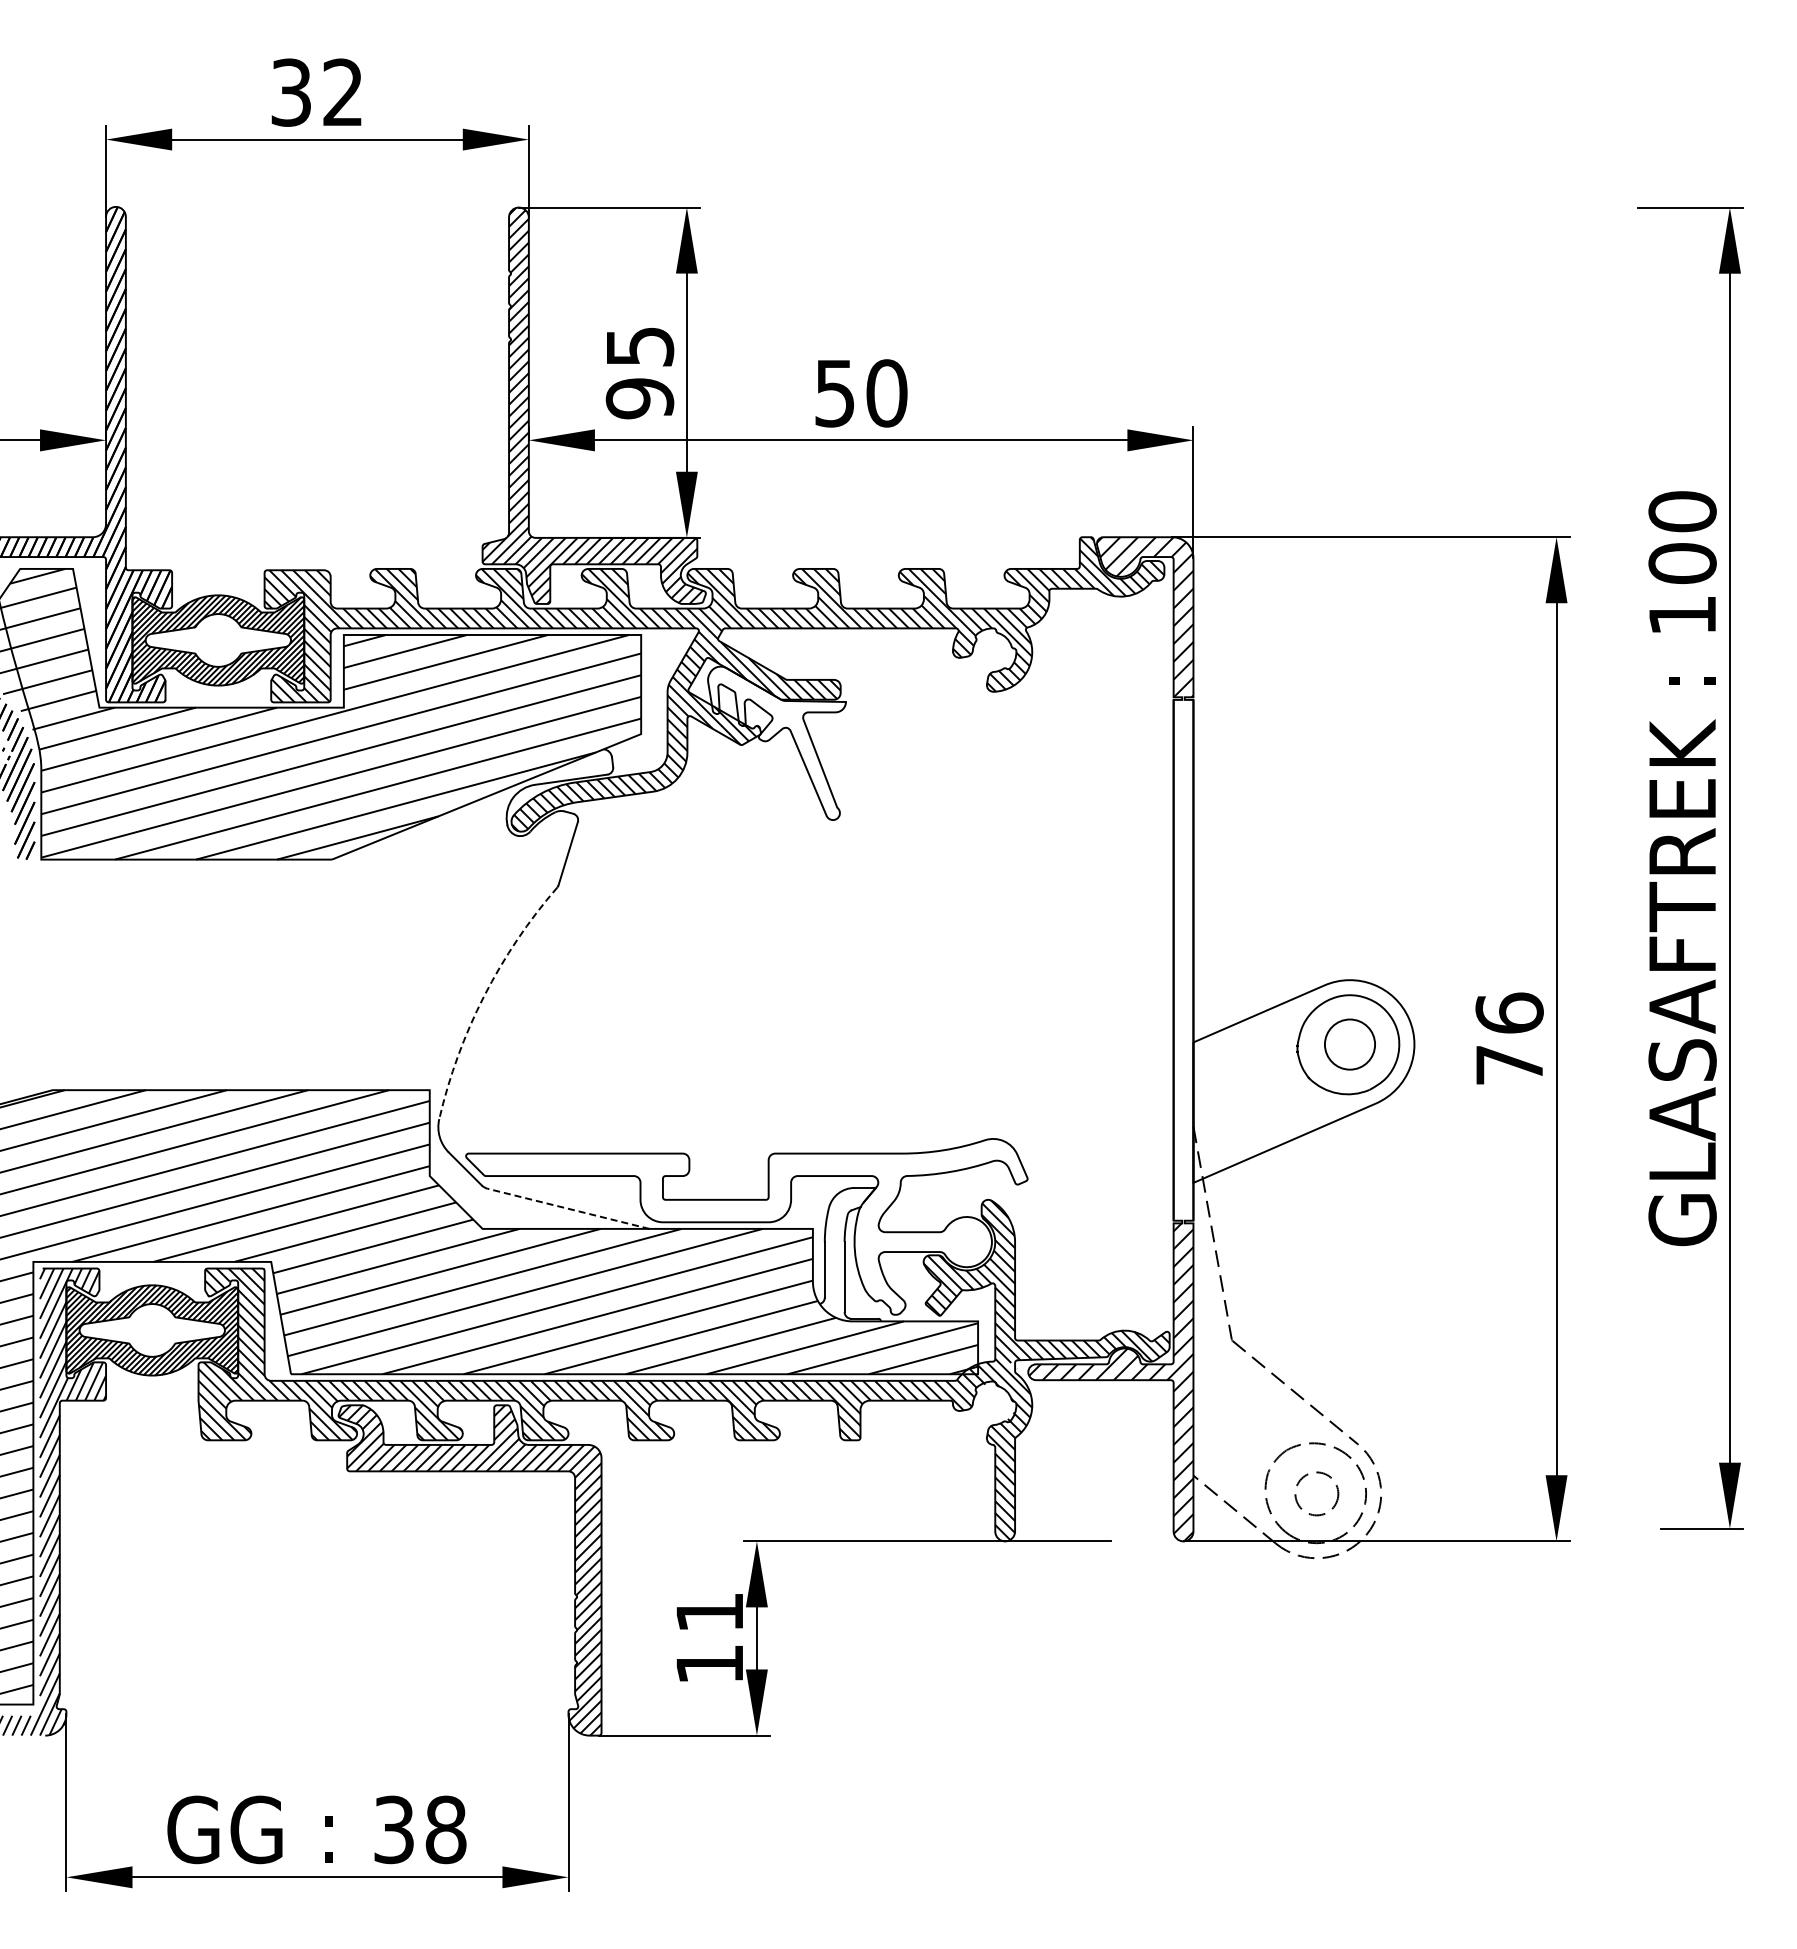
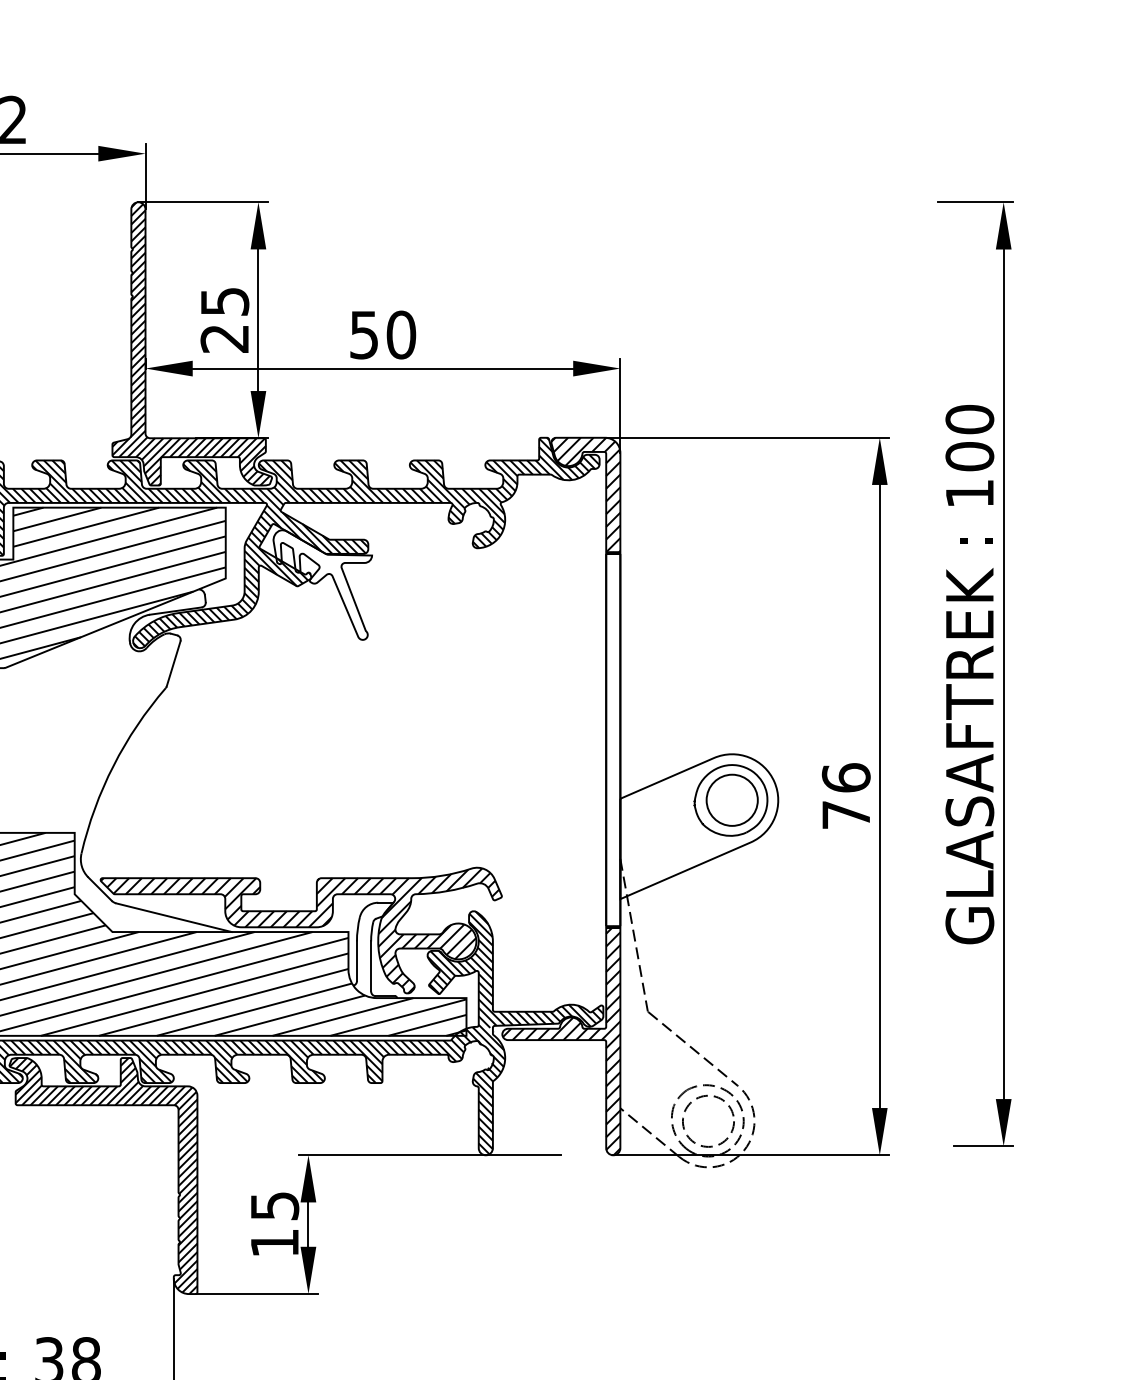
text: (639, 398) -> (224, 338), 95 -> 25
arc: (484, 996) -> (113, 765), dashed -> solid
circle: (1349, 1044) -> (731, 800), size x1.43
line: (568, 1208) -> (173, 917), dashed -> solid
hatch: (744, 1226) -> (299, 930), added
circle: (1316, 1493) -> (708, 1121), size x1.67
text: (710, 1612) -> (275, 1206), 11 -> 15

